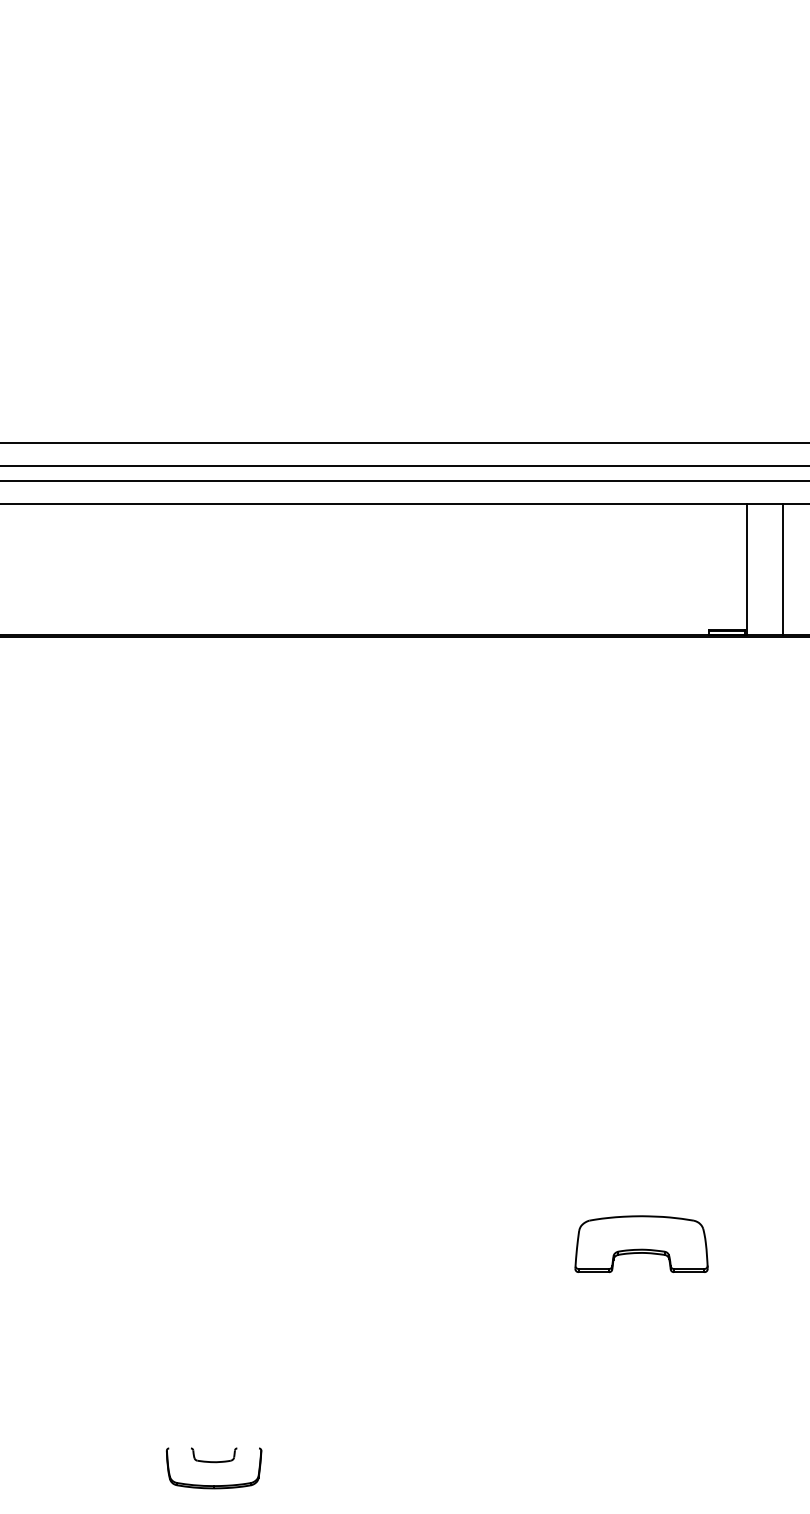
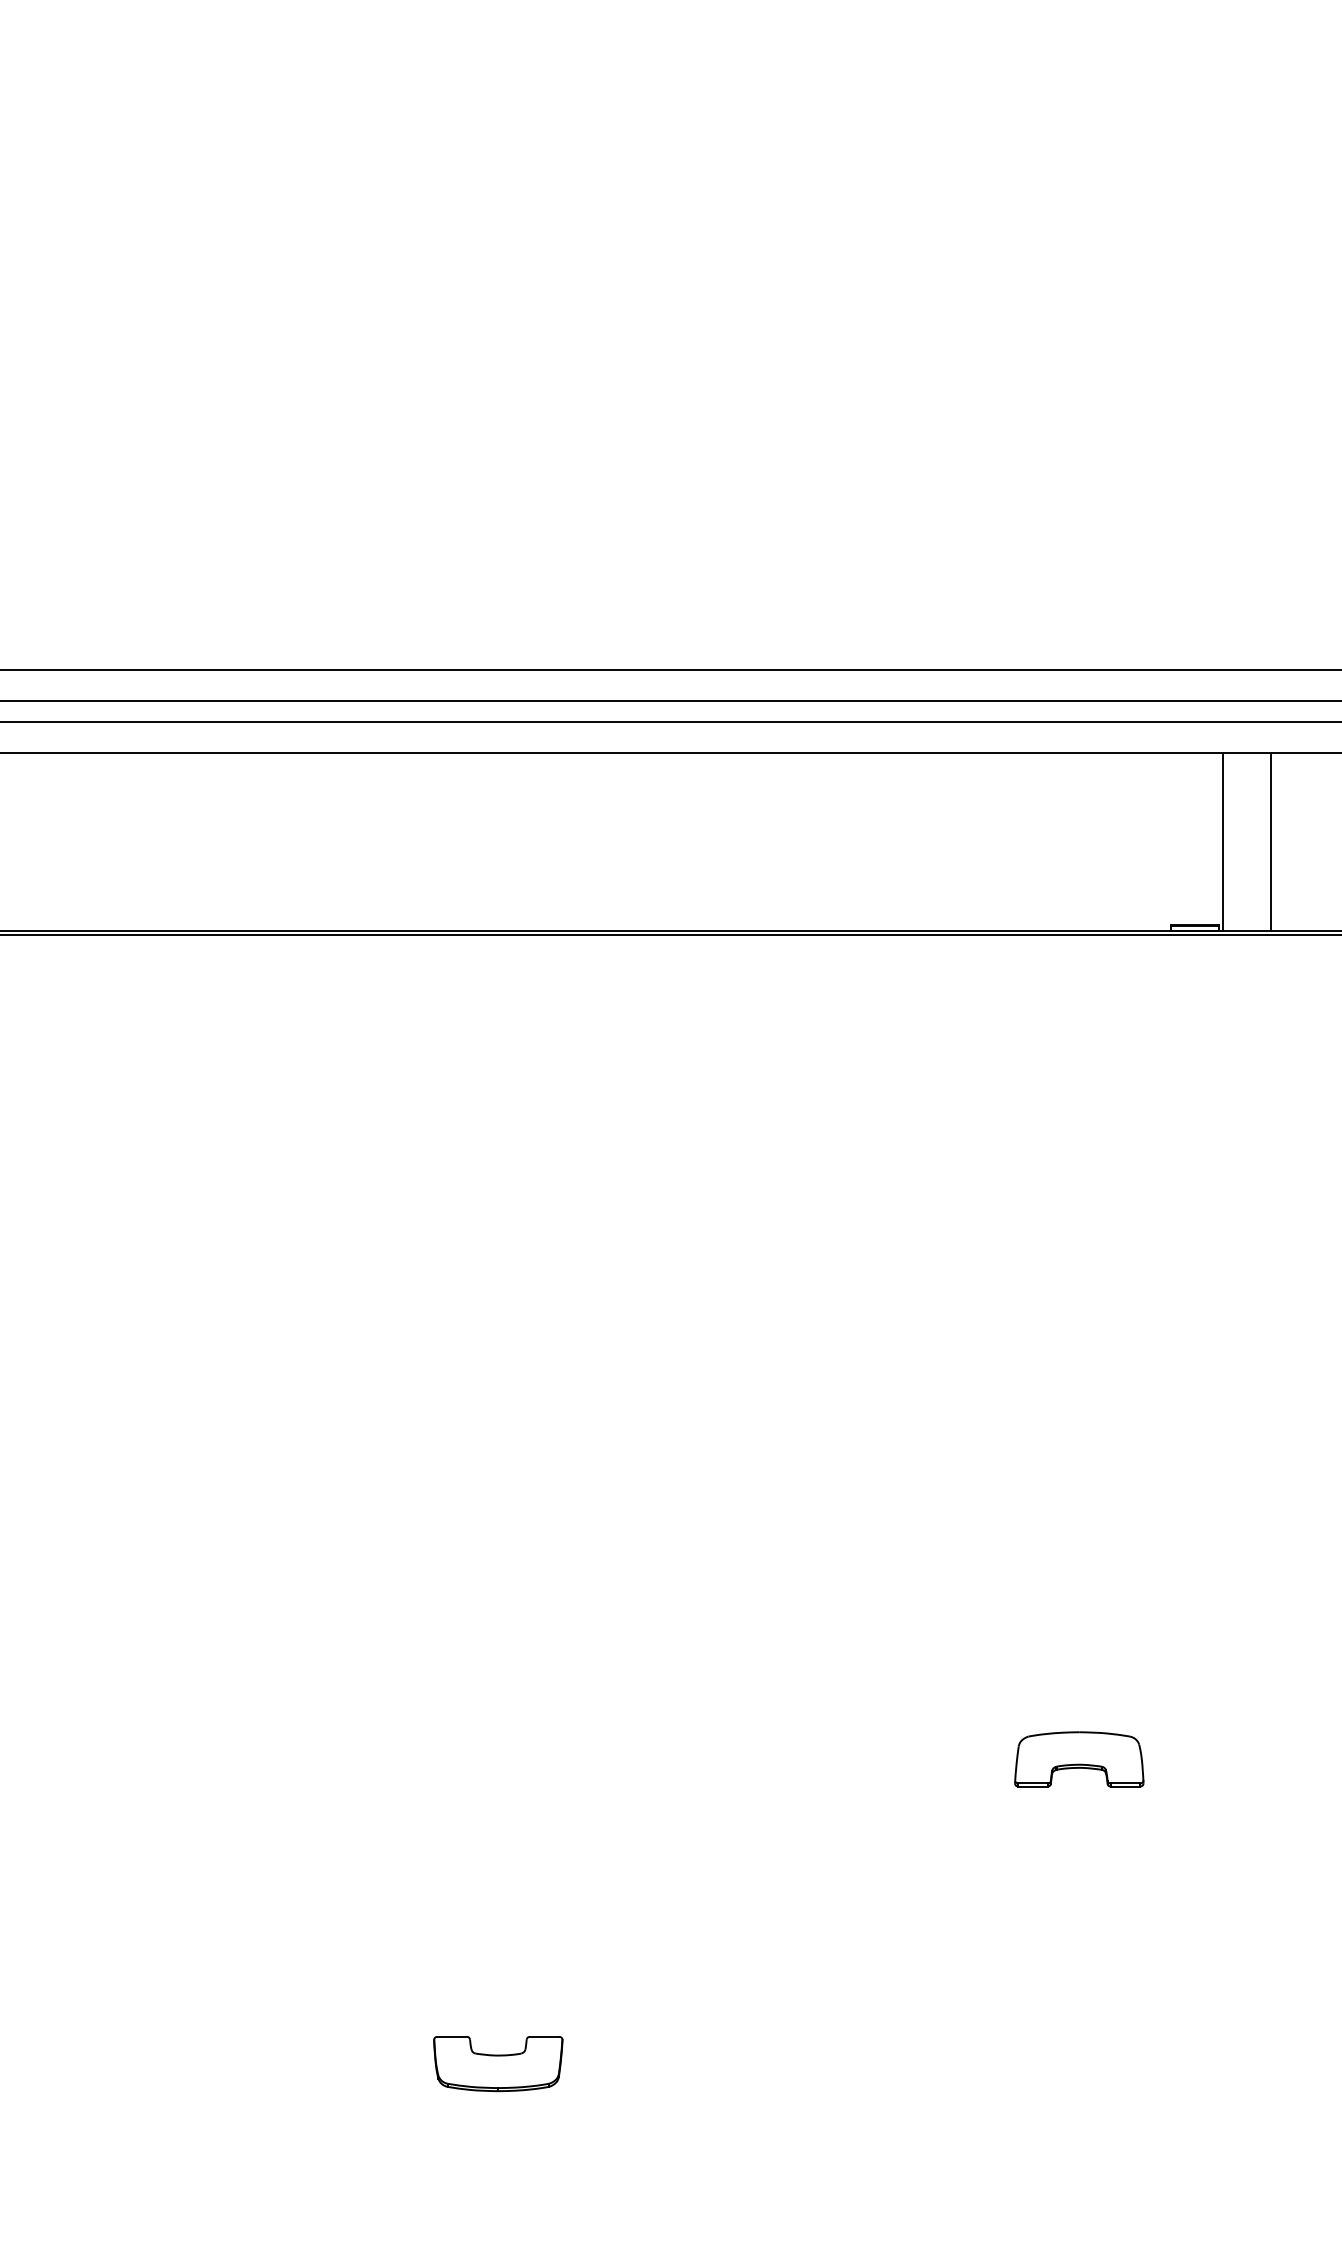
part: (641, 1244) -> (1079, 1759), size x0.71
line: (179, 1448) -> (451, 2036), added
line: (248, 1448) -> (544, 2036), added

